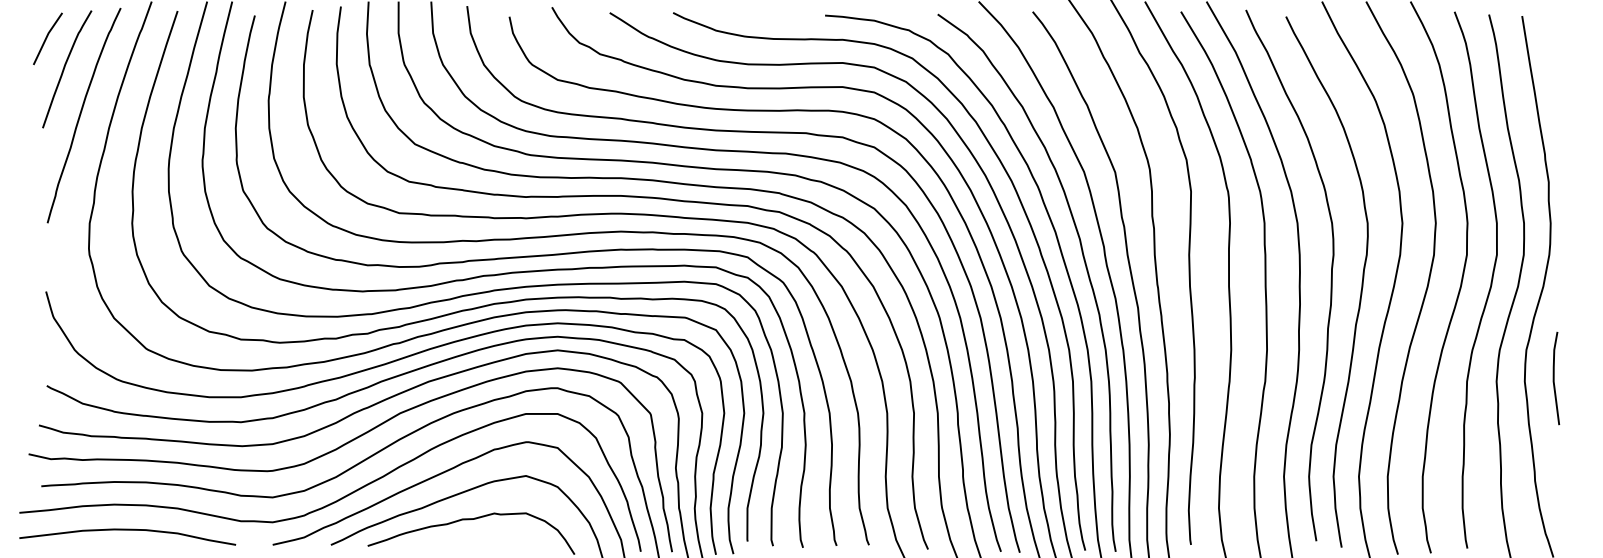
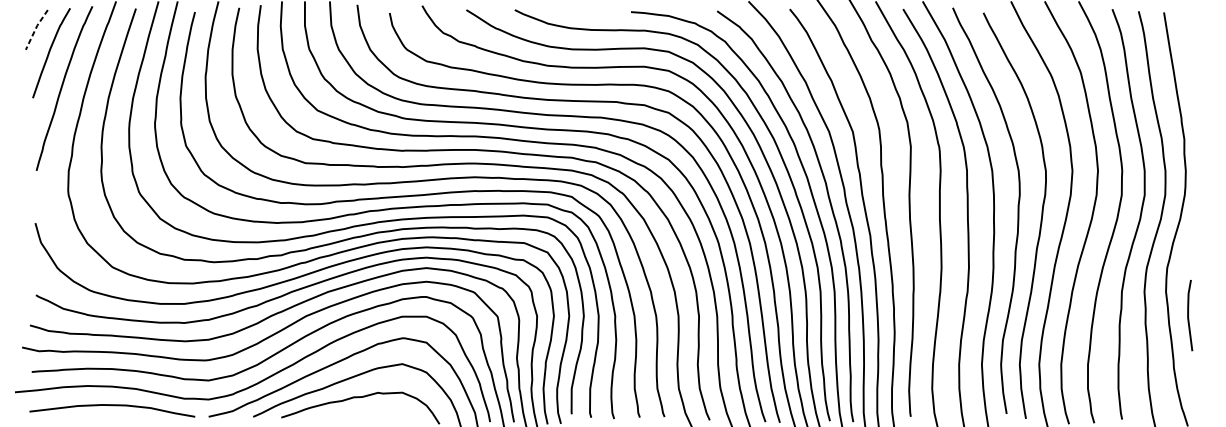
line: (46, 37) -> (35, 28), solid -> dashed
line: (1554, 378) -> (1188, 315), moved
curve: (127, 530) -> (112, 405), moved

